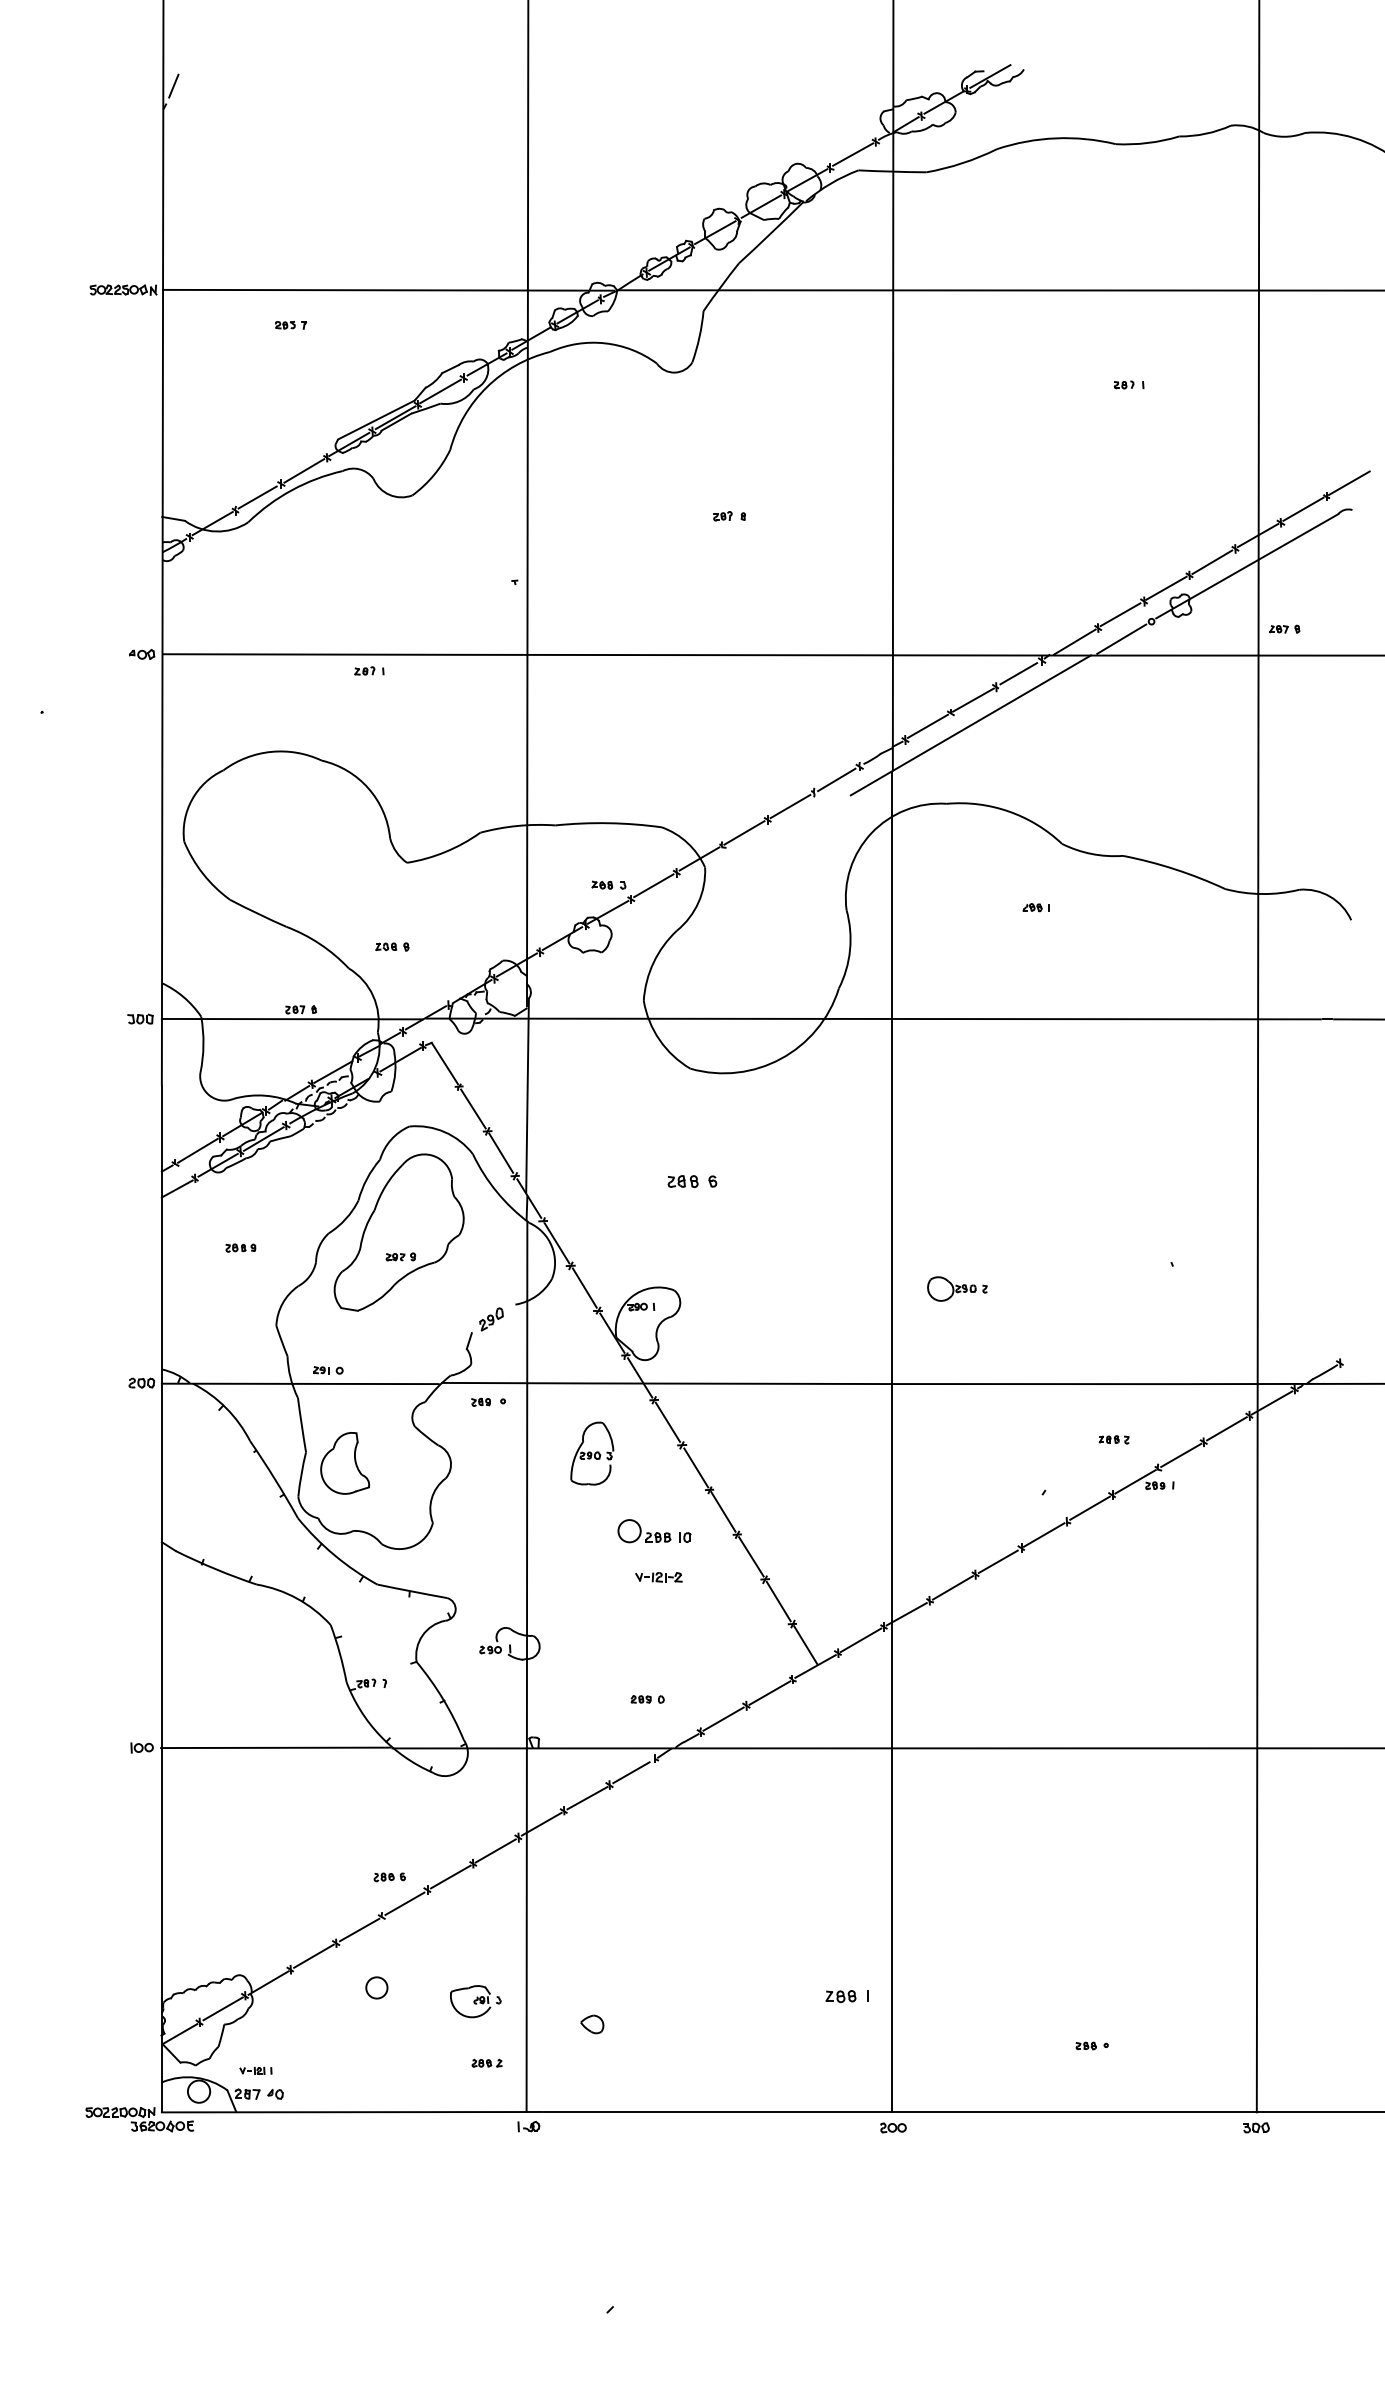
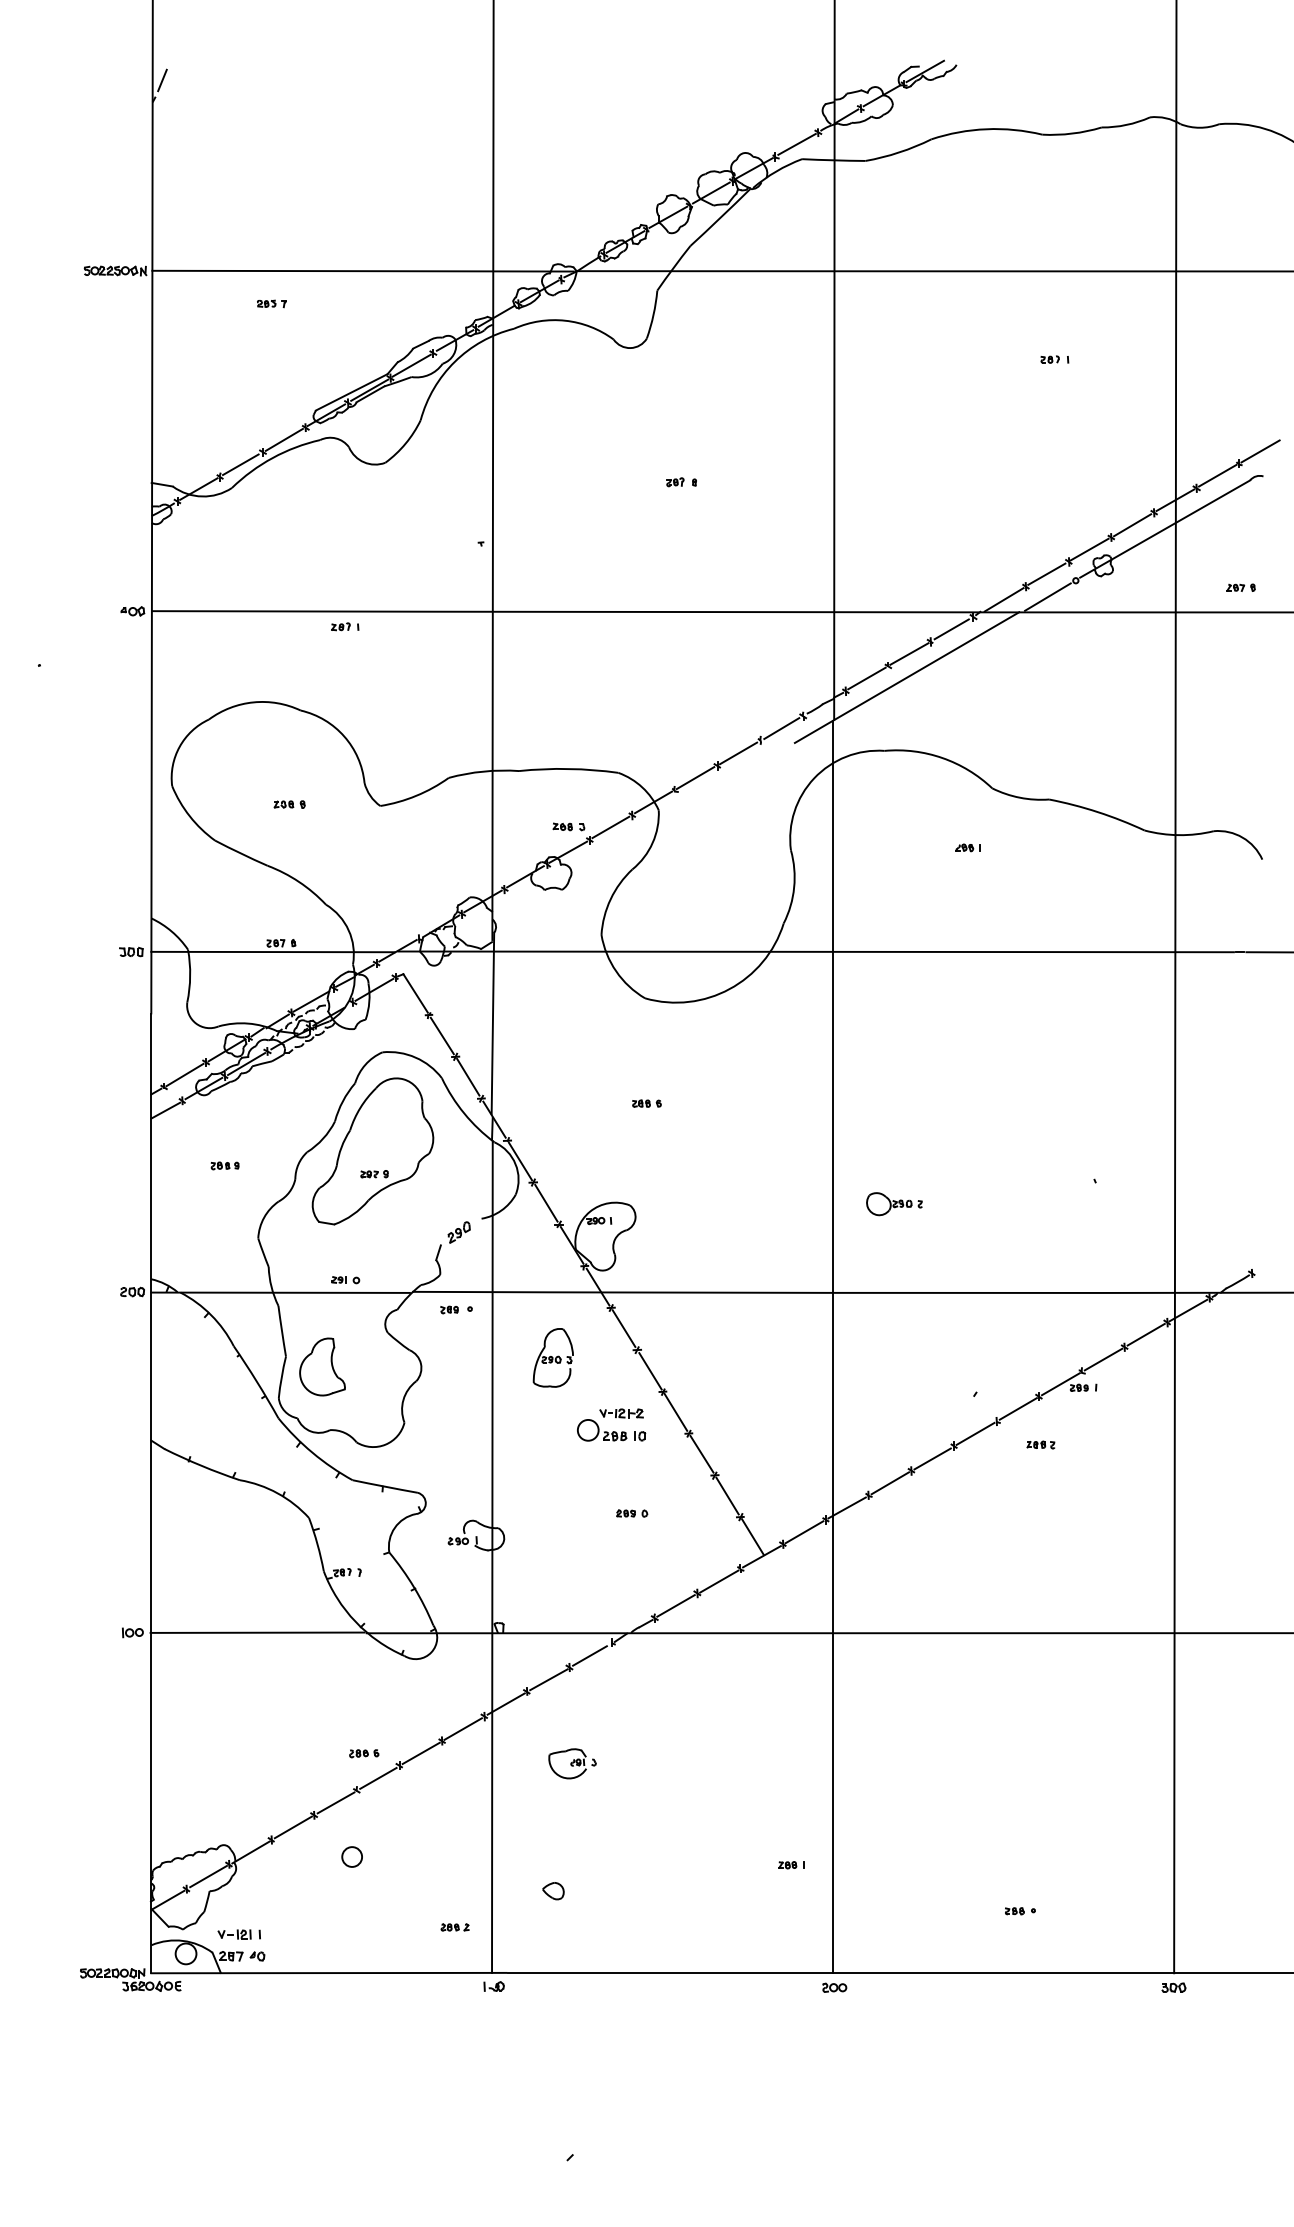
part: (1283, 628) -> (1240, 587), moved
part: (392, 946) -> (289, 804), moved
part: (691, 1181) -> (646, 1103), size x0.62
part: (327, 1370) -> (345, 1280), moved
part: (1113, 1439) -> (1040, 1444), moved
part: (658, 1577) -> (621, 1413), moved
part: (648, 1699) -> (632, 1513), moved
part: (847, 1997) -> (791, 1865), size x0.62
part: (475, 2001) -> (572, 1763), moved
part: (255, 2070) -> (238, 1934), size x1.43

